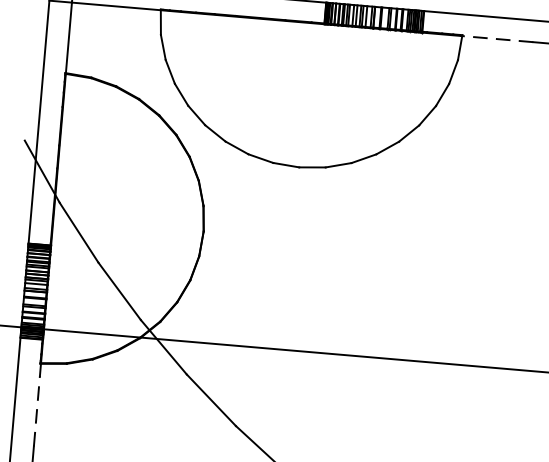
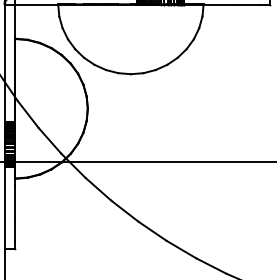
line: (497, 38) -> (220, 4), dashed -> solid
line: (37, 410) -> (15, 201), dashed -> solid

